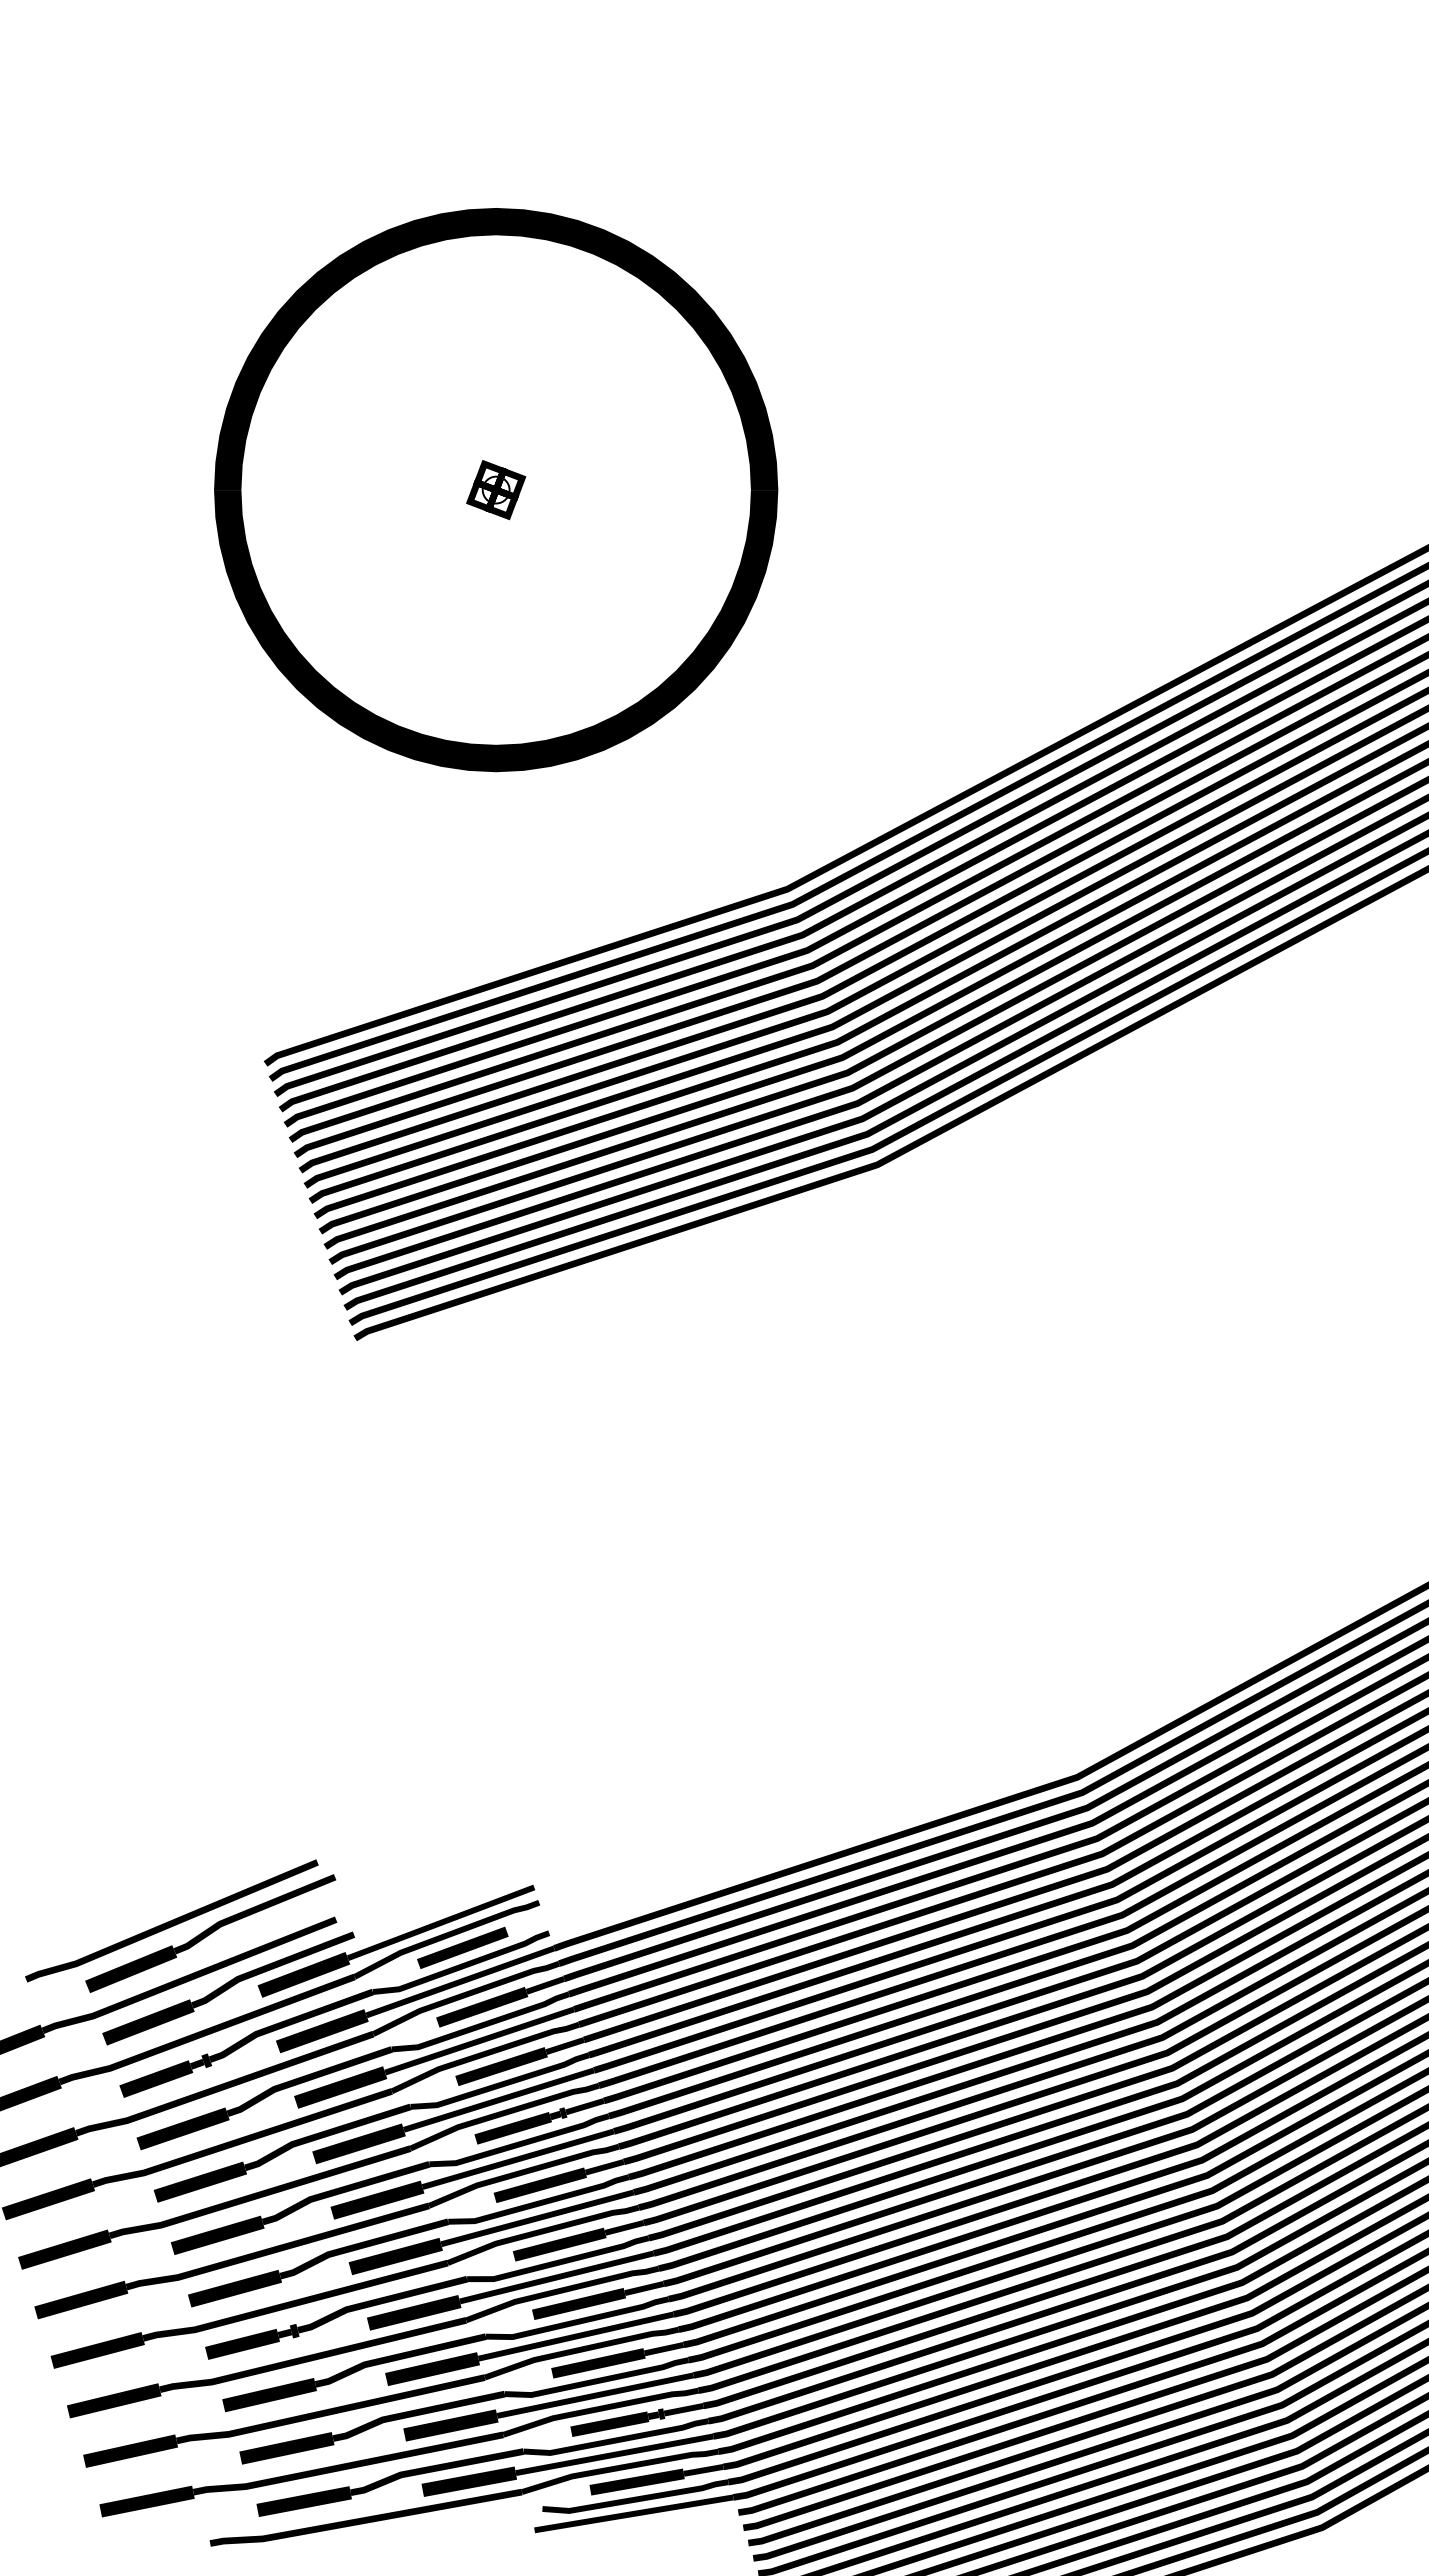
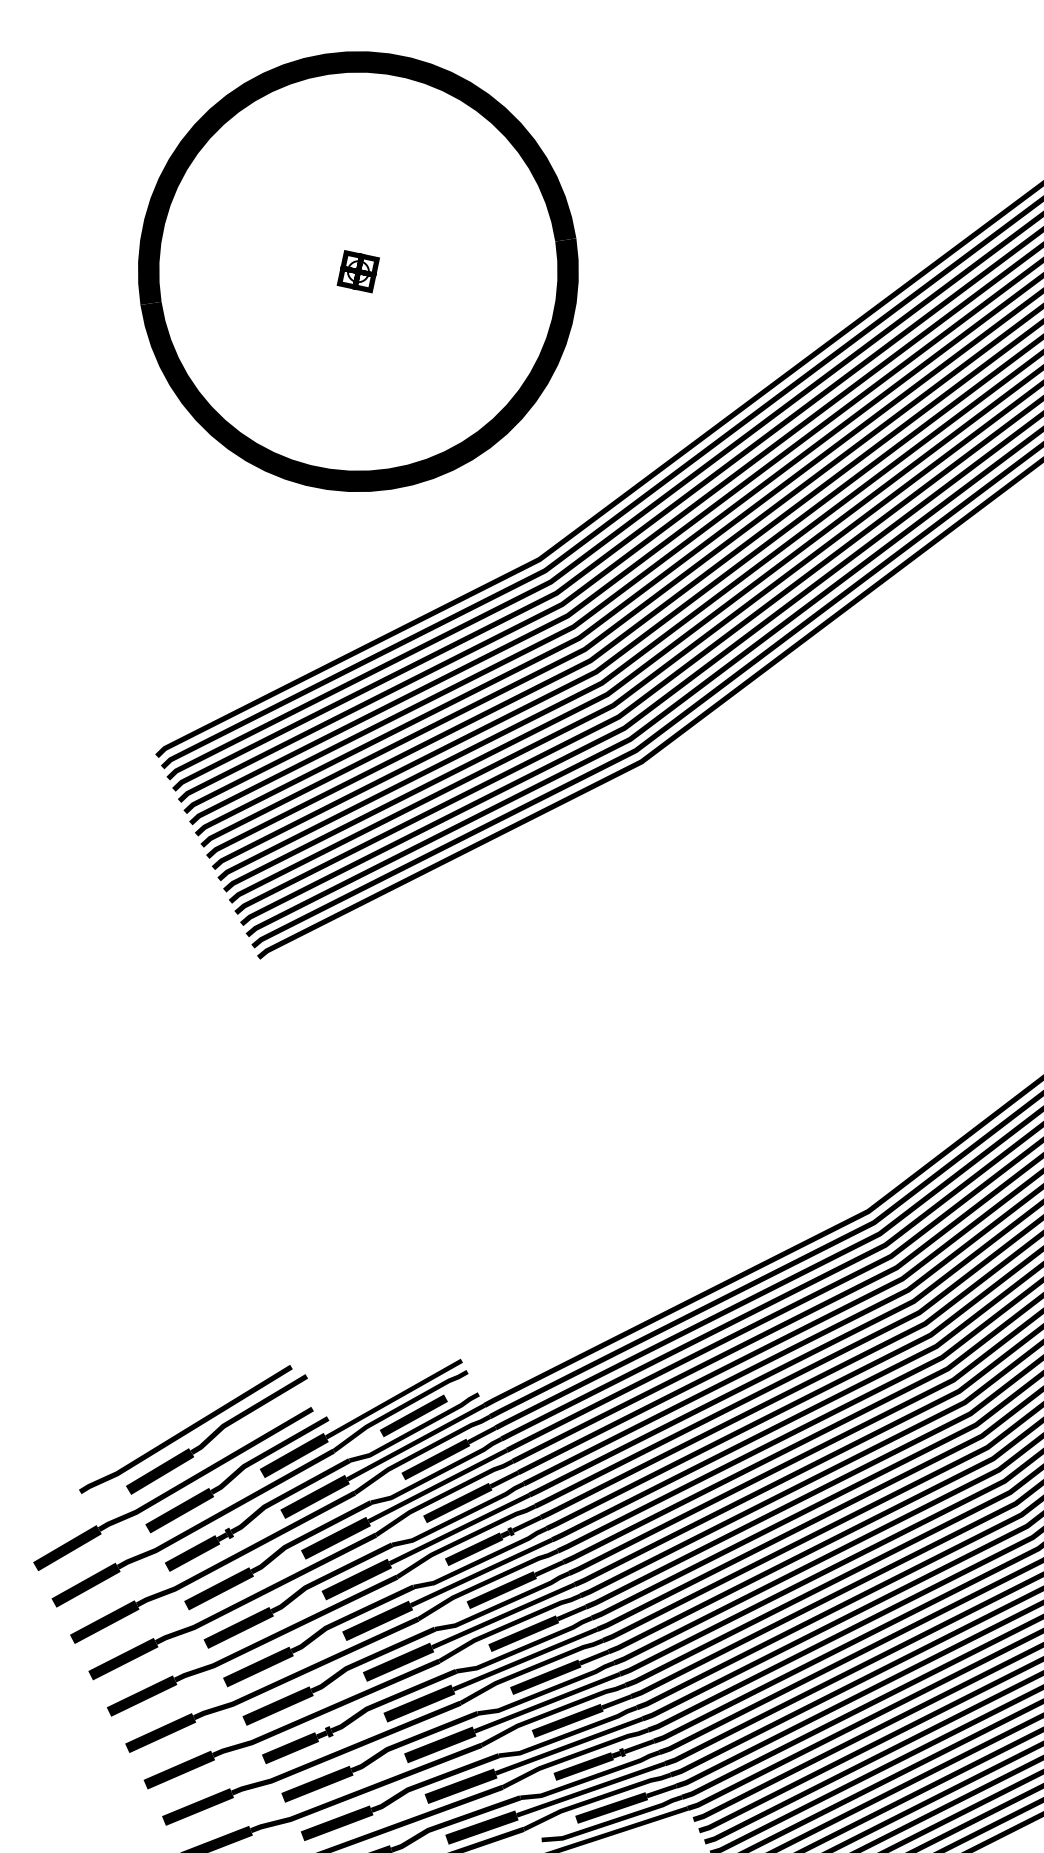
part: (496, 490) -> (358, 271), moved

